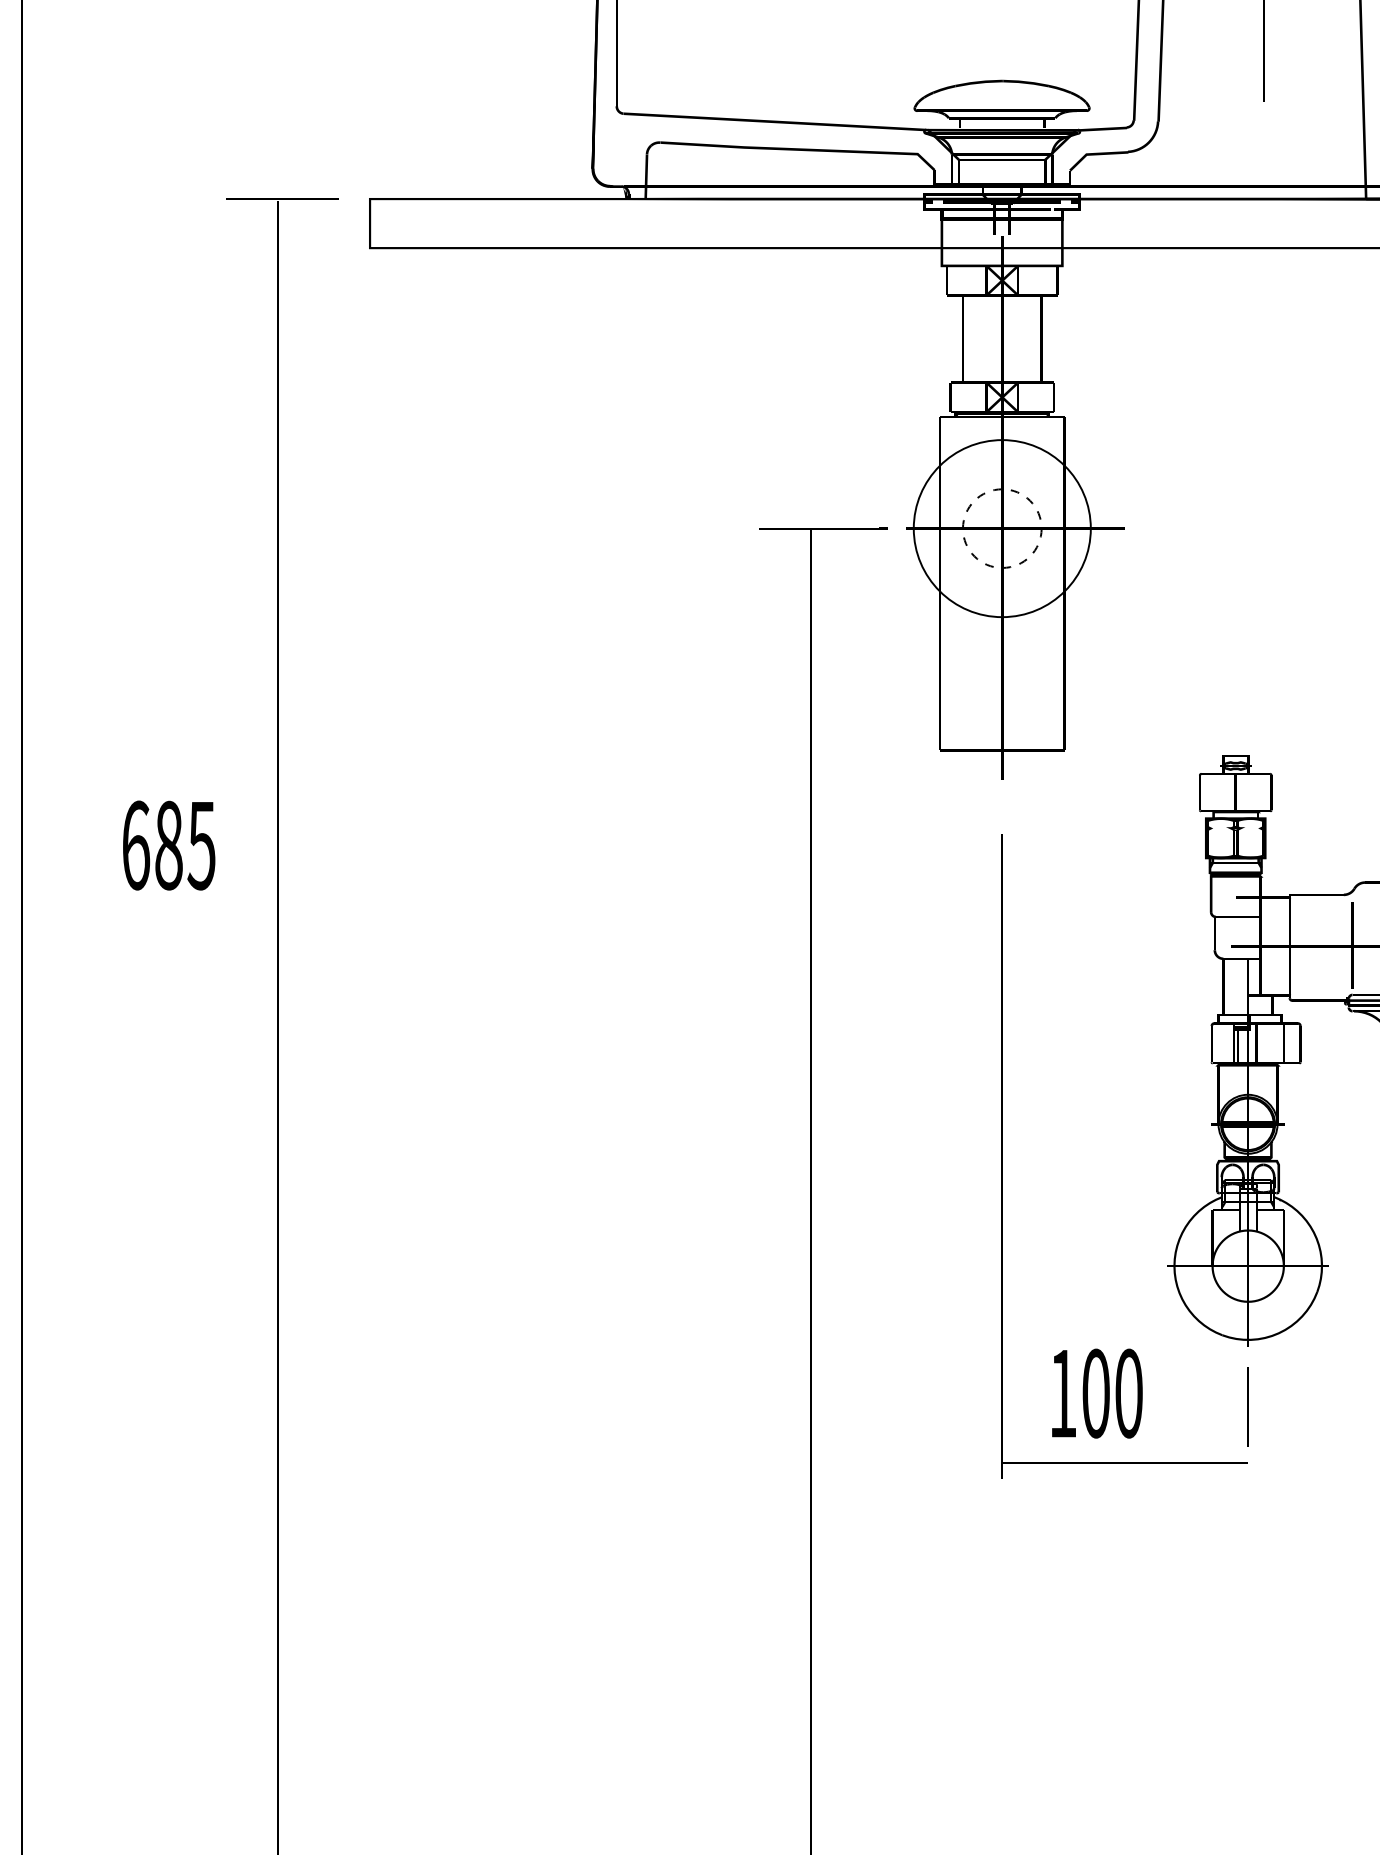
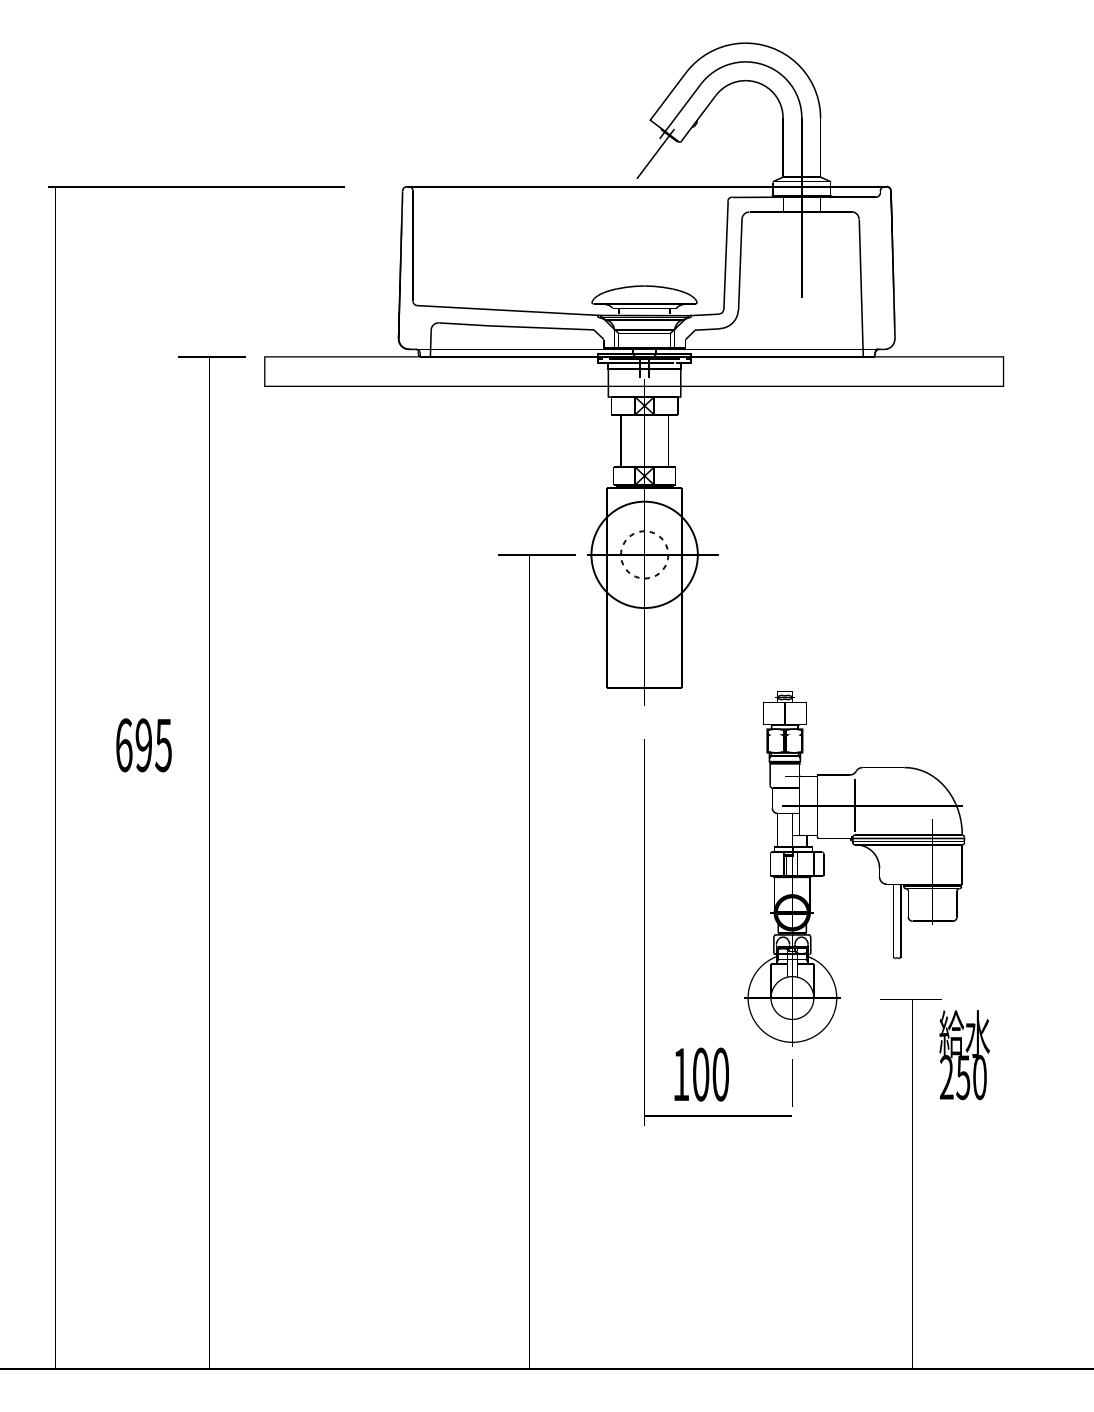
text: (168, 845) -> (143, 745), 685 -> 695

